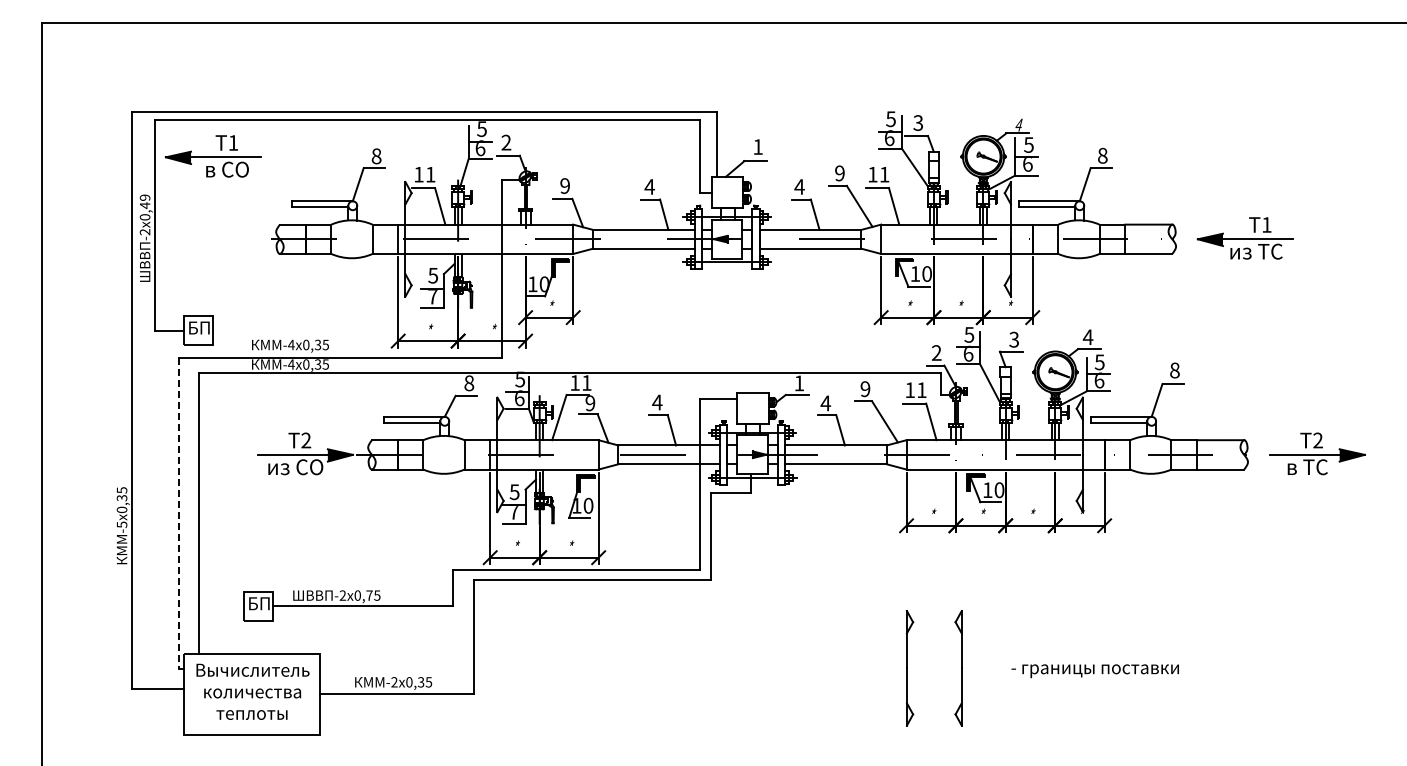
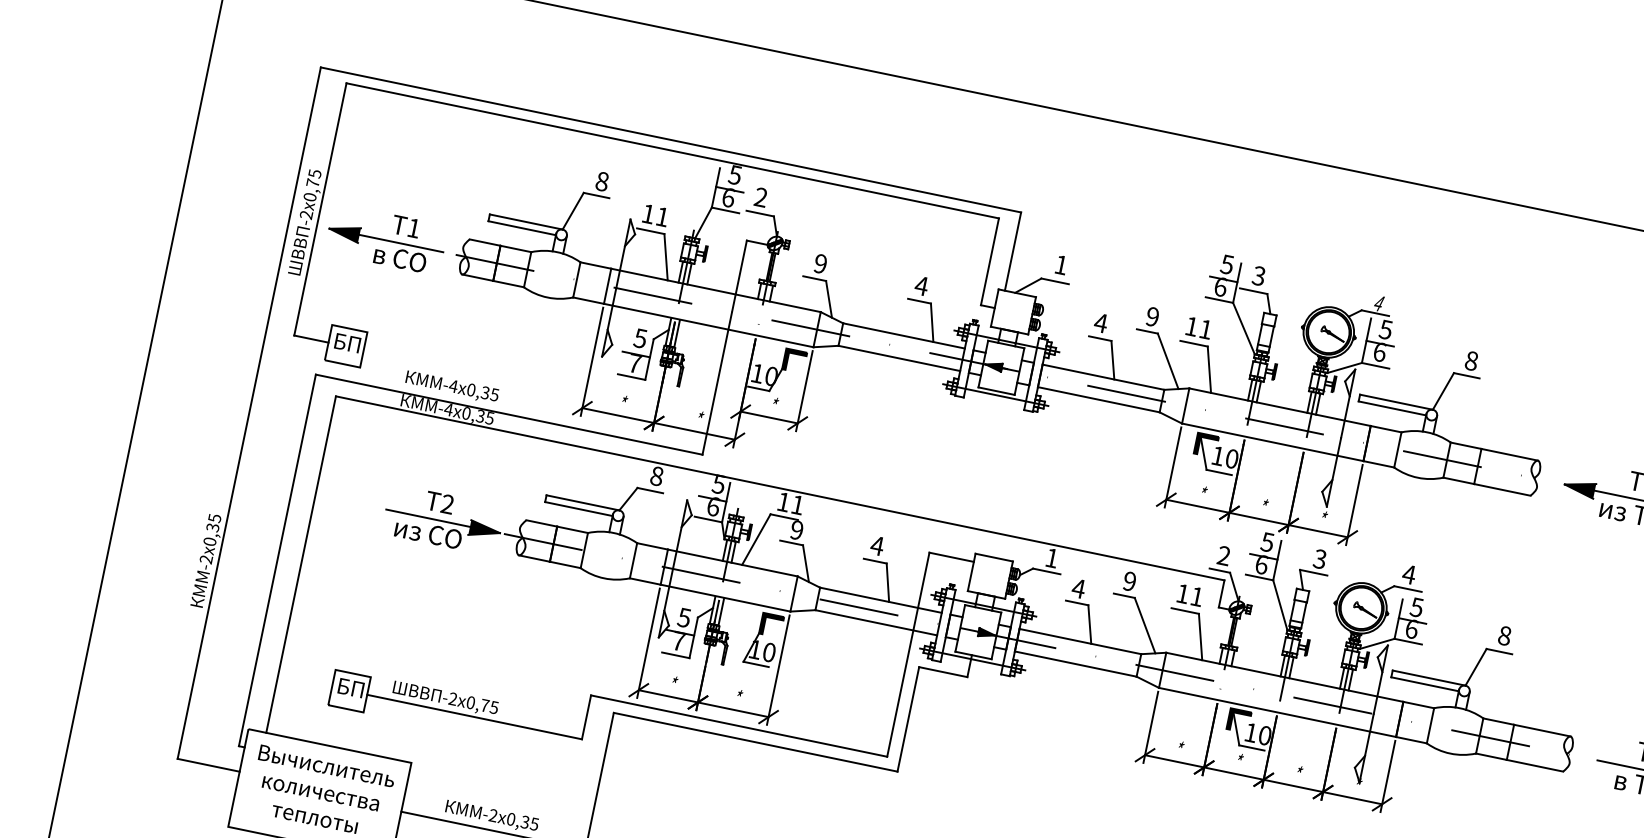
part: (213, 156) -> (386, 239), moved
text: (144, 201) -> (313, 178), 0,49 -> 0,75
line: (179, 514) -> (277, 561), dashed -> solid
text: (121, 524) -> (205, 559), -5 -> -2

